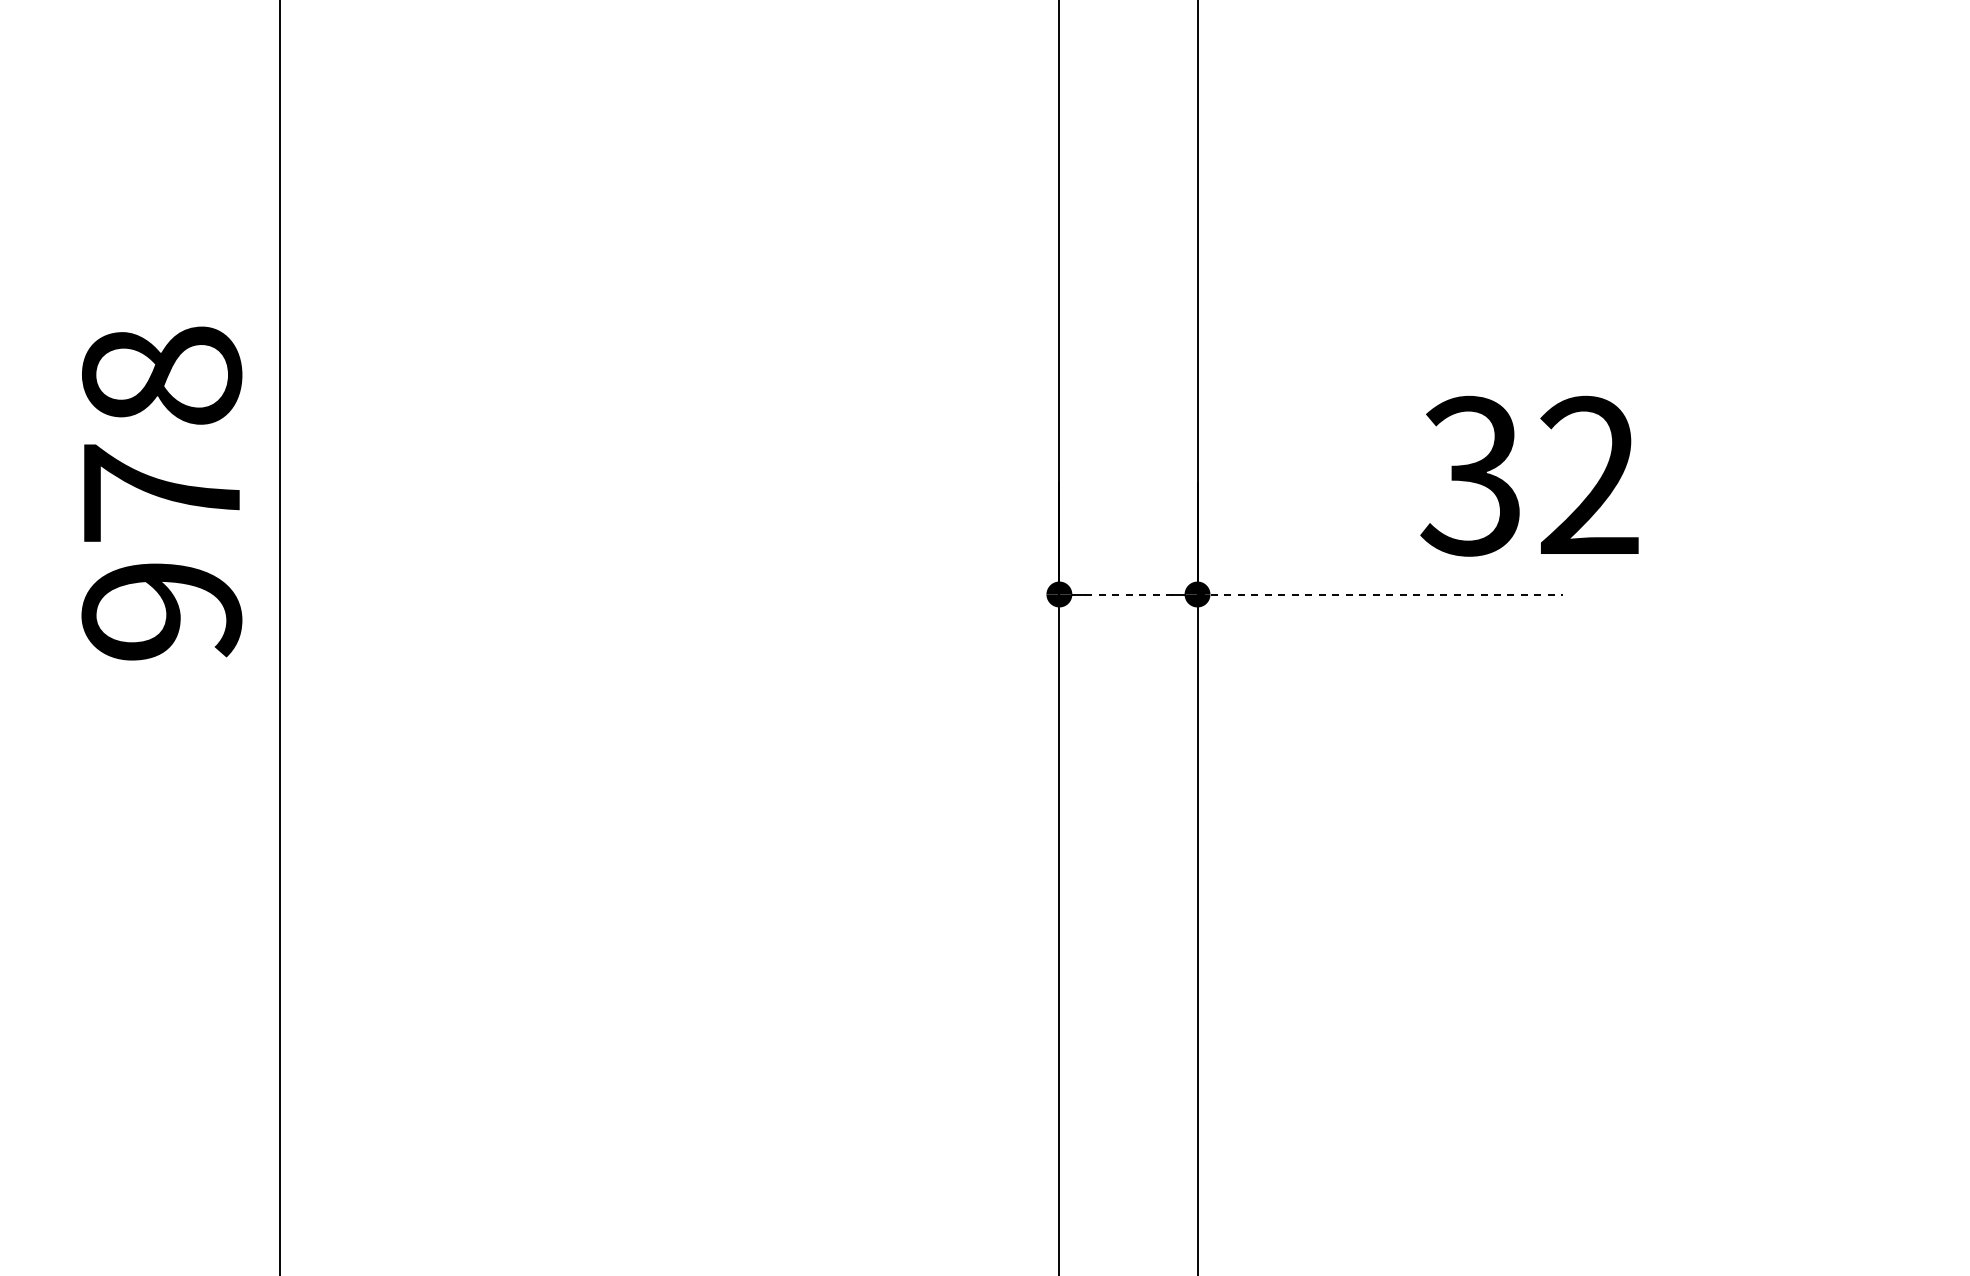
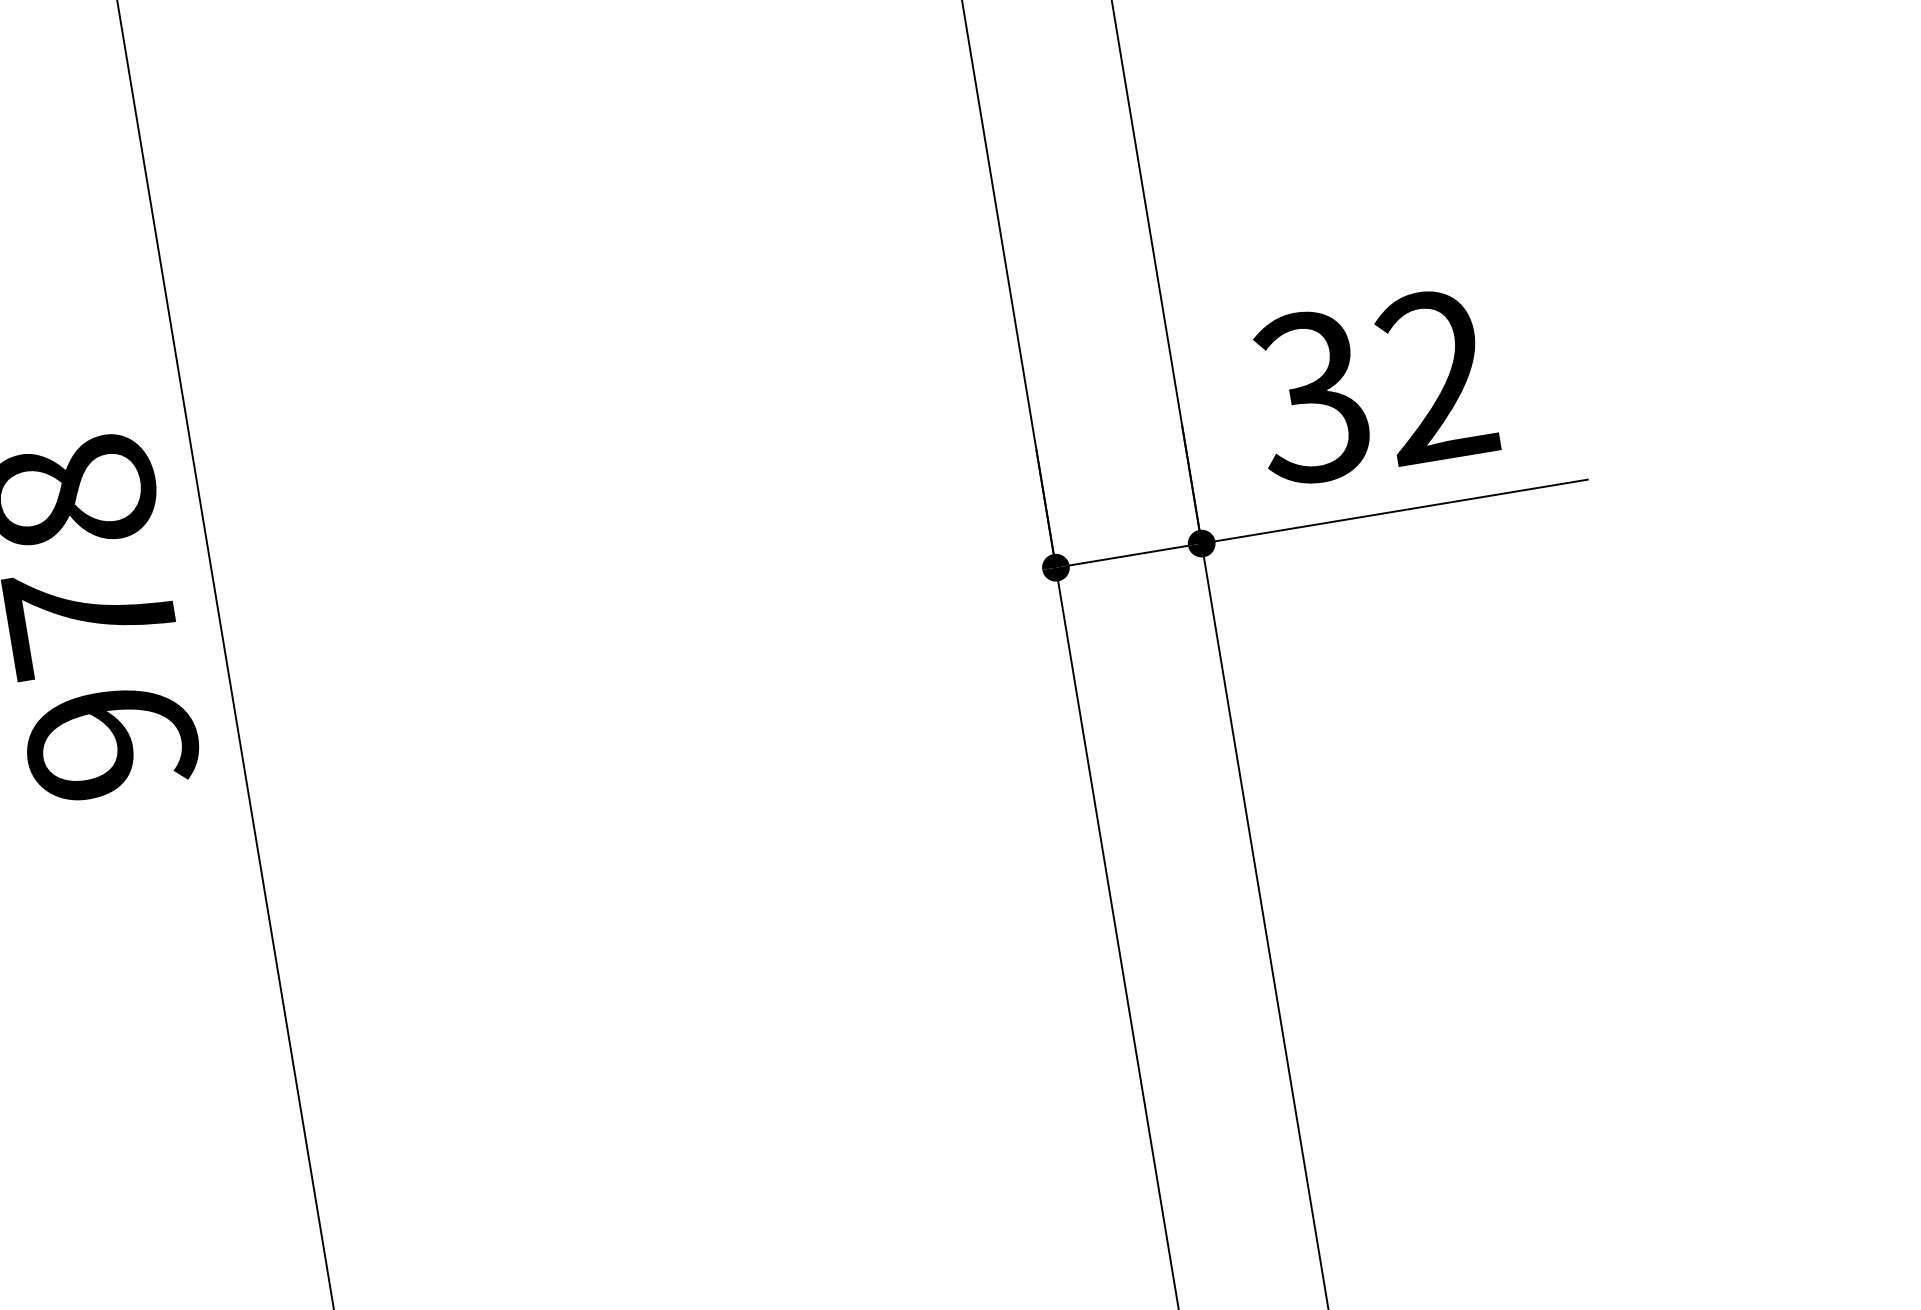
text: (1529, 475) -> (1372, 386), moved
line: (1128, 594) -> (1128, 555), dashed -> solid
line: (1380, 594) -> (1394, 511), dashed -> solid

